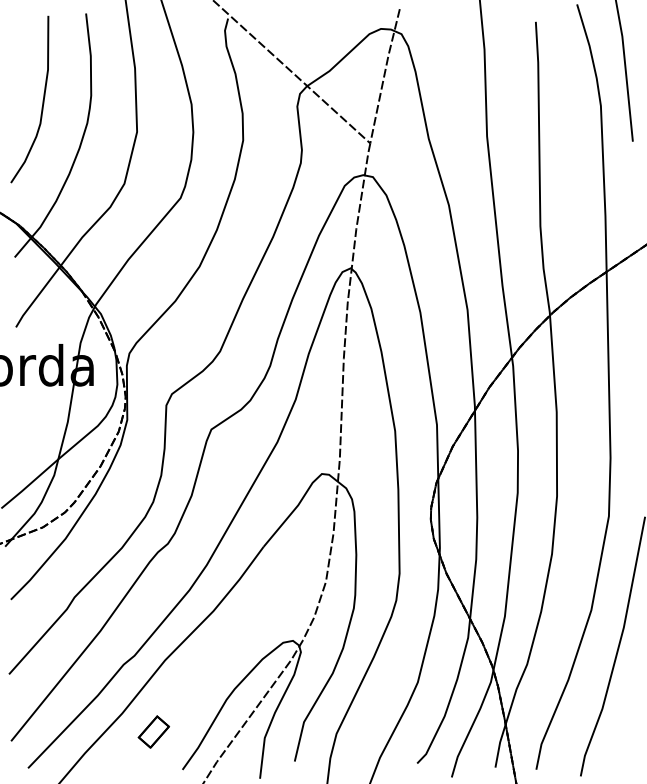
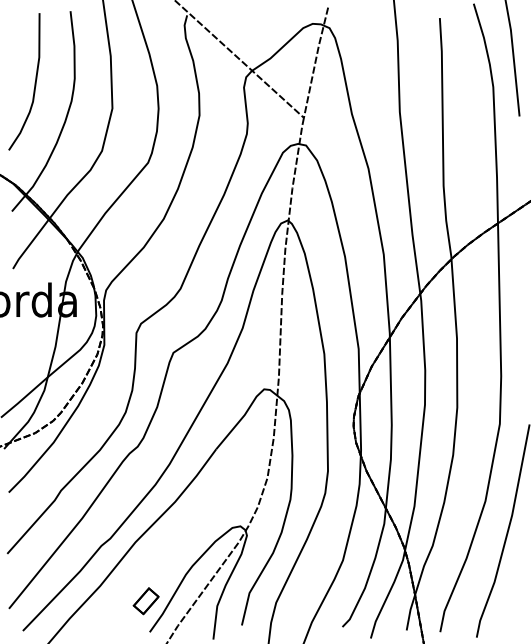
part: (153, 732) -> (145, 601), moved

